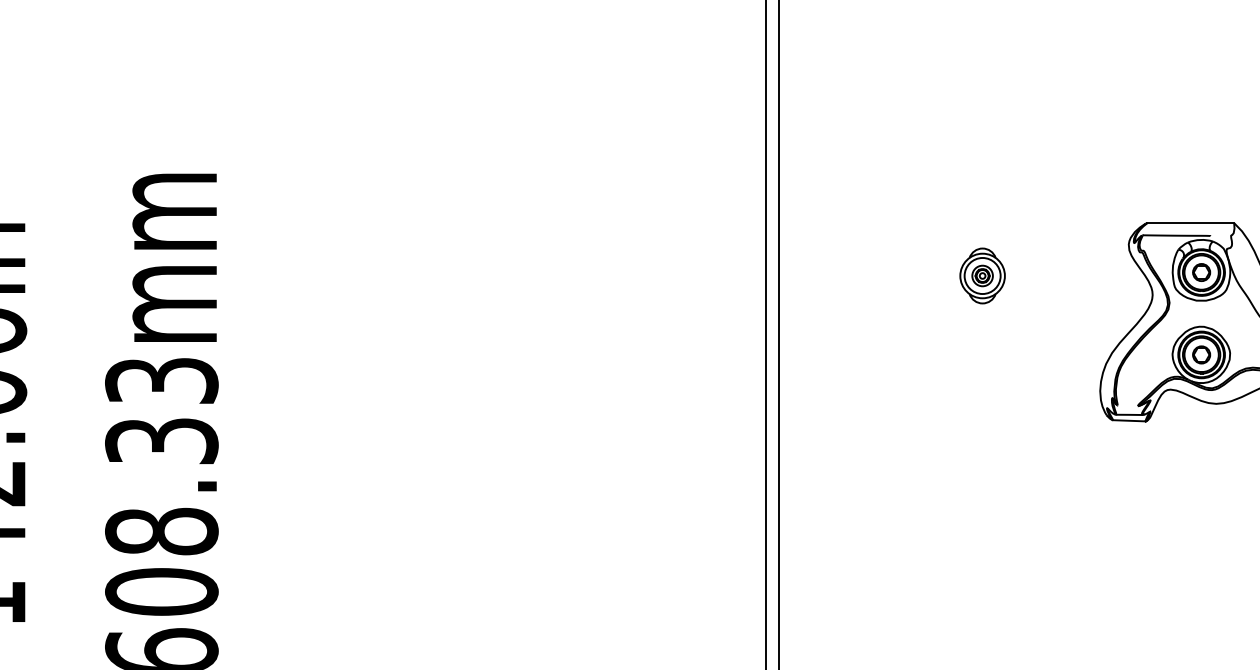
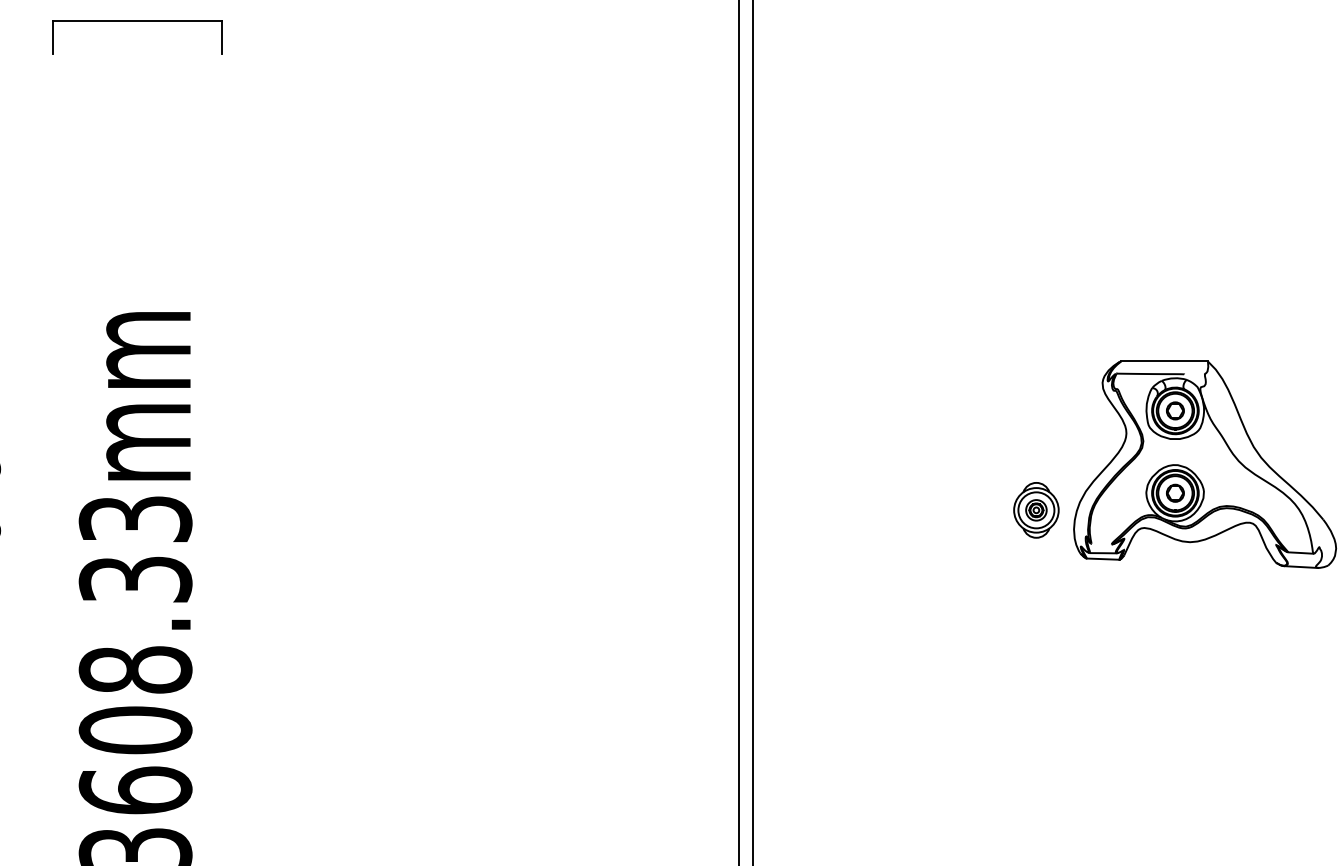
part: (982, 276) -> (1036, 510), moved

